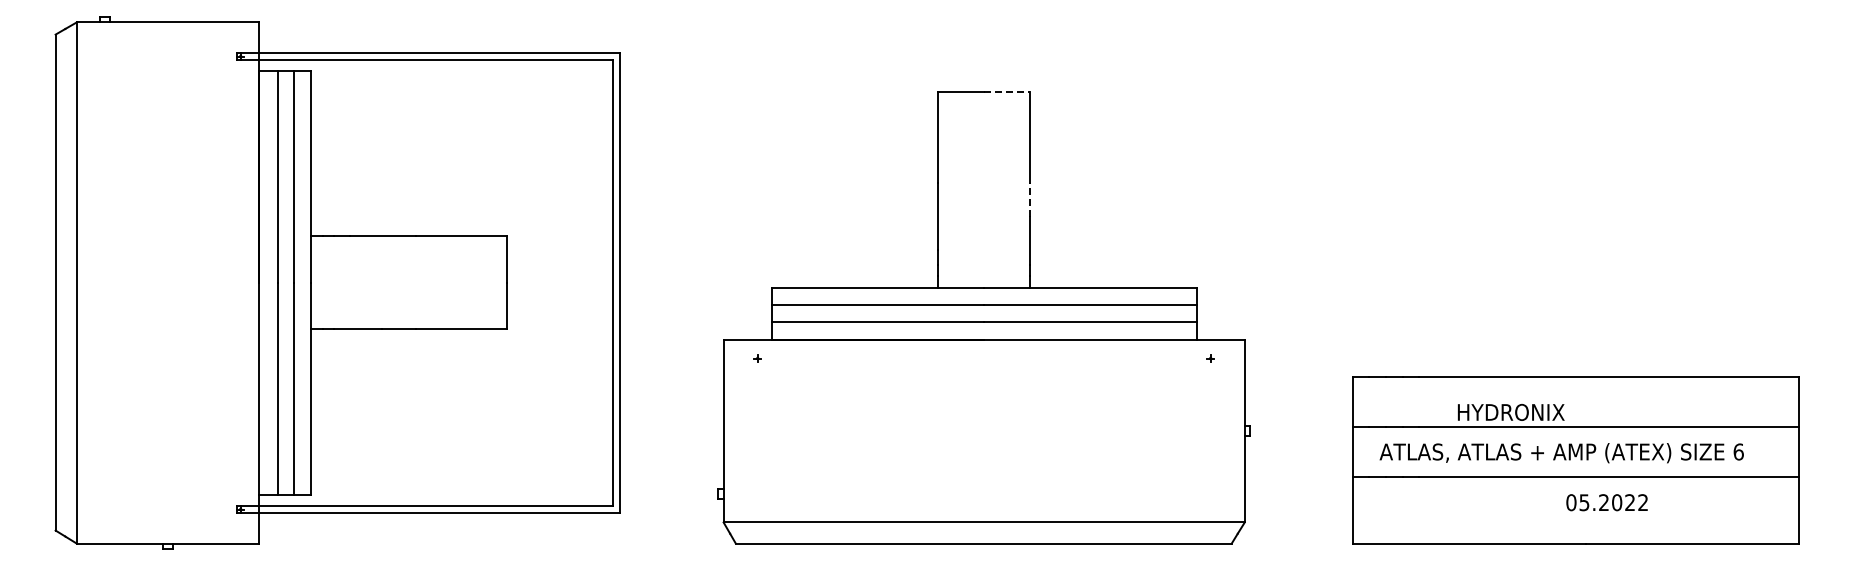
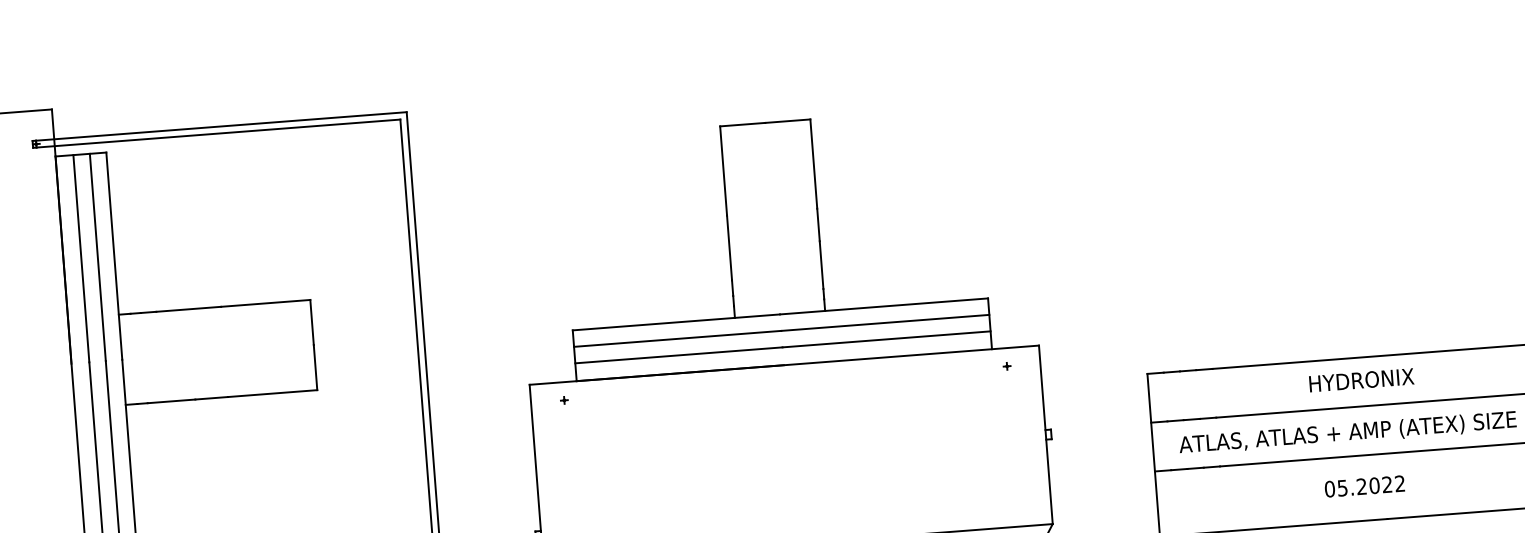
line: (1007, 91) -> (788, 120), dashed -> solid
line: (1029, 199) -> (818, 224), dashed -> solid
text: (1511, 412) -> (1361, 380), moved
text: (1606, 502) -> (1364, 486), moved

